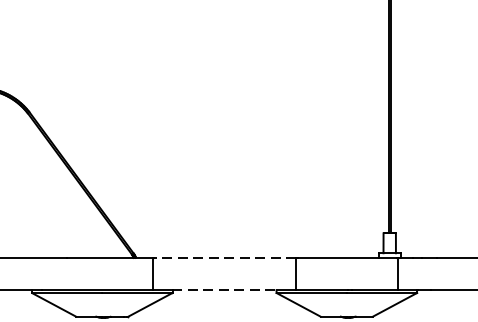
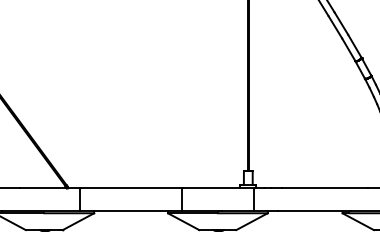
line: (223, 258) -> (130, 188), dashed -> solid
line: (225, 290) -> (131, 211), dashed -> solid

